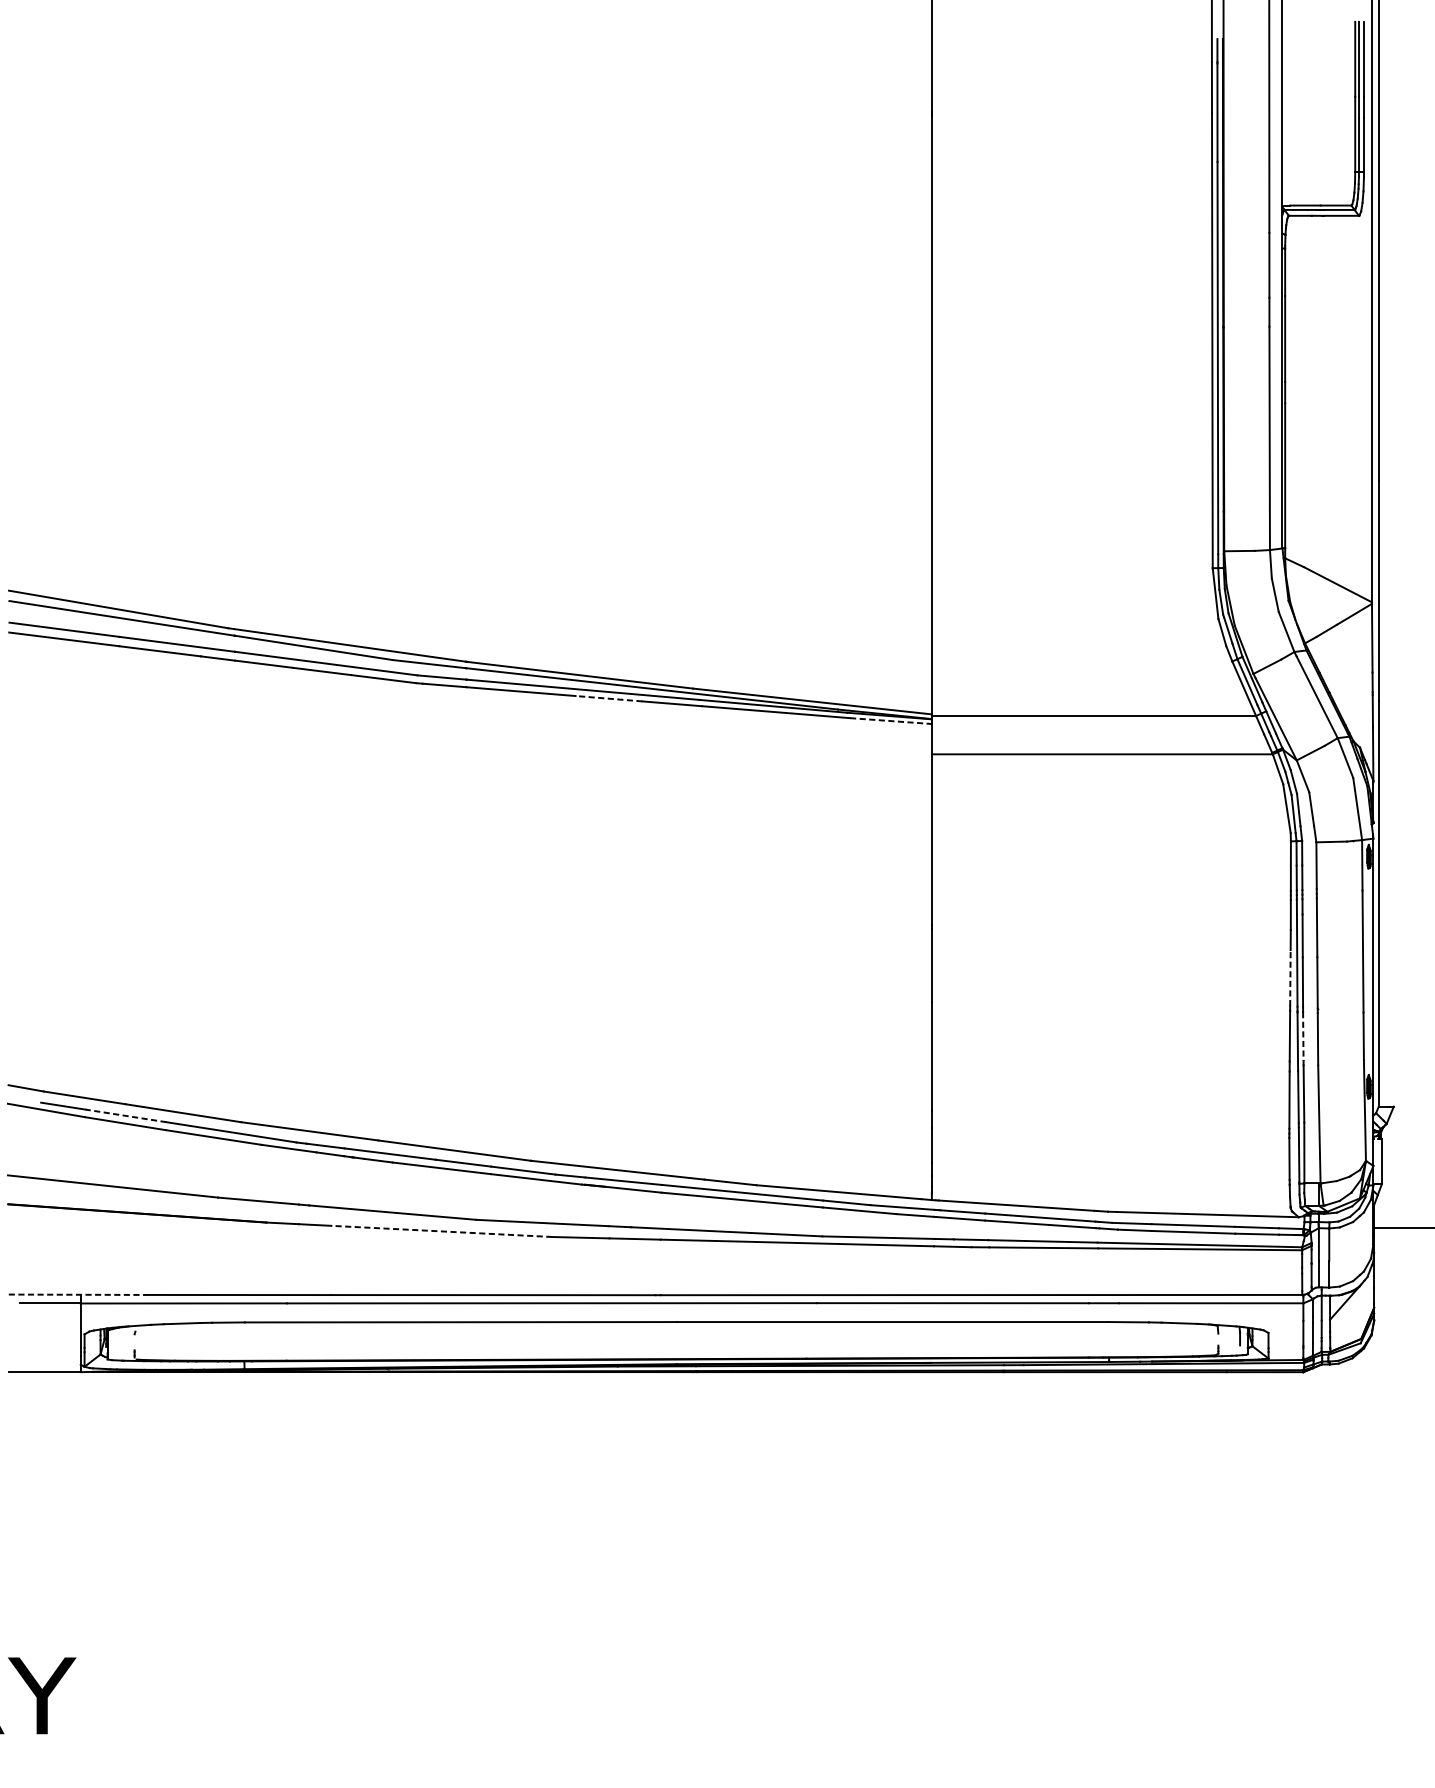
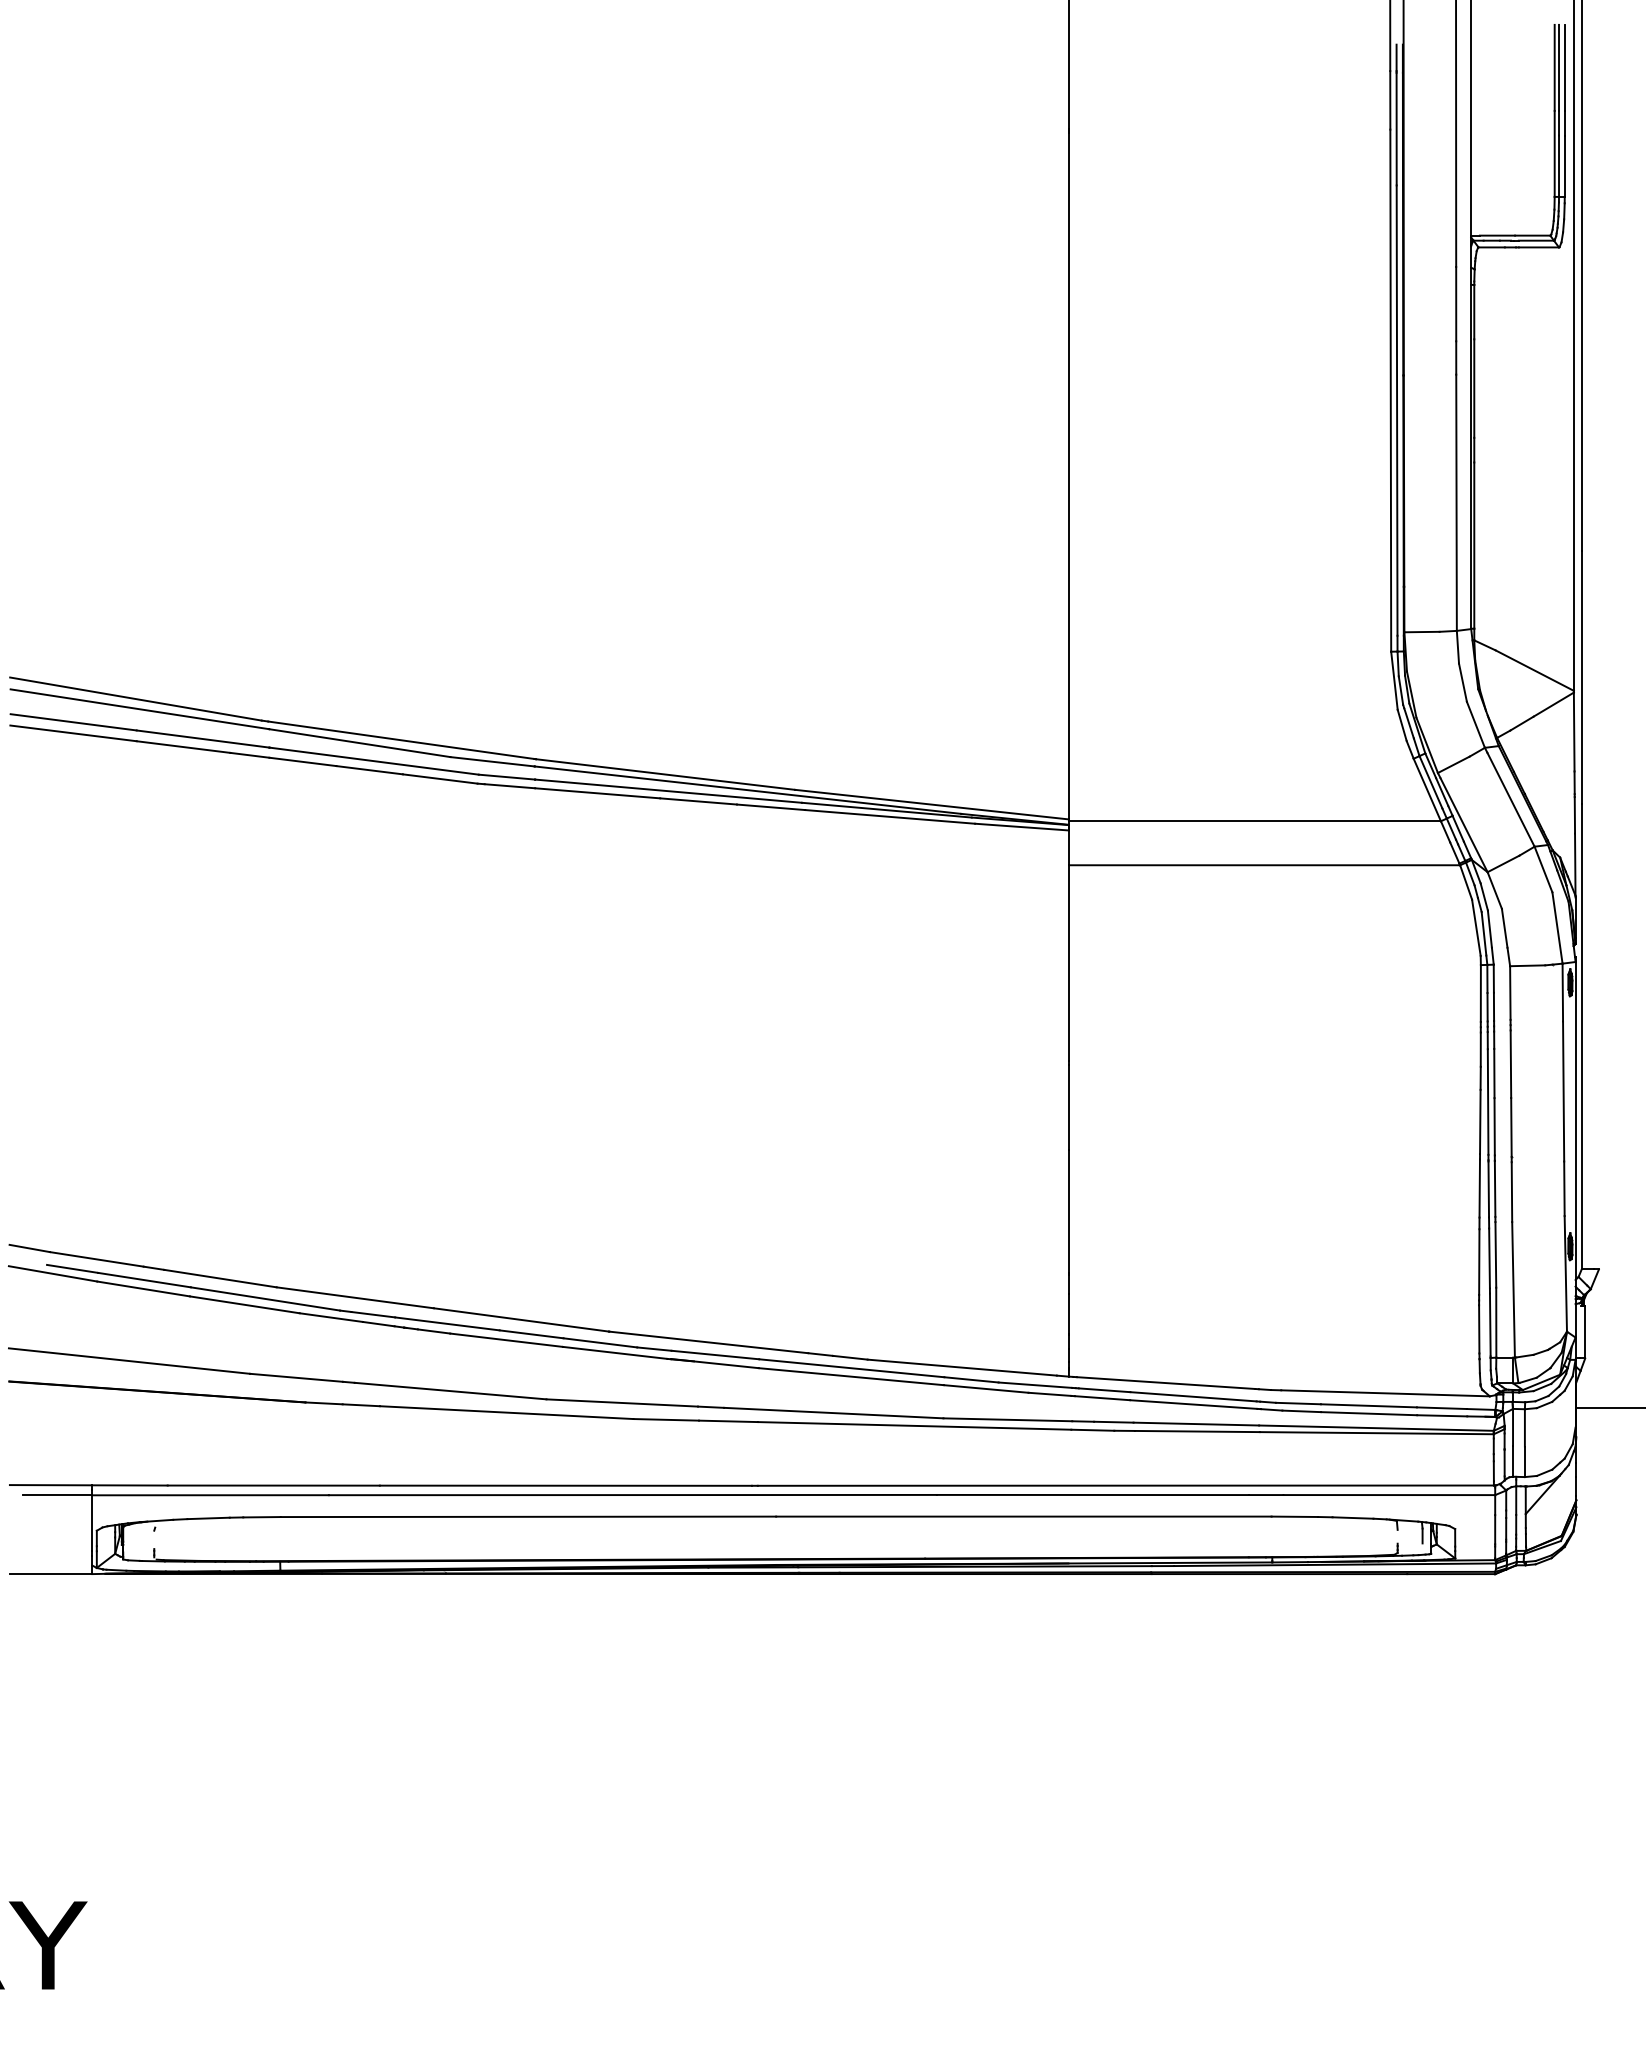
line: (608, 698) -> (698, 801), dashed -> solid
line: (891, 721) -> (1022, 827), dashed -> solid
line: (1290, 977) -> (1480, 1121), dashed -> solid
line: (1303, 1036) -> (1495, 1189), dashed -> solid
line: (126, 1116) -> (144, 1280), dashed -> solid
line: (441, 1231) -> (506, 1412), dashed -> solid
line: (77, 1294) -> (88, 1485), dashed -> solid

